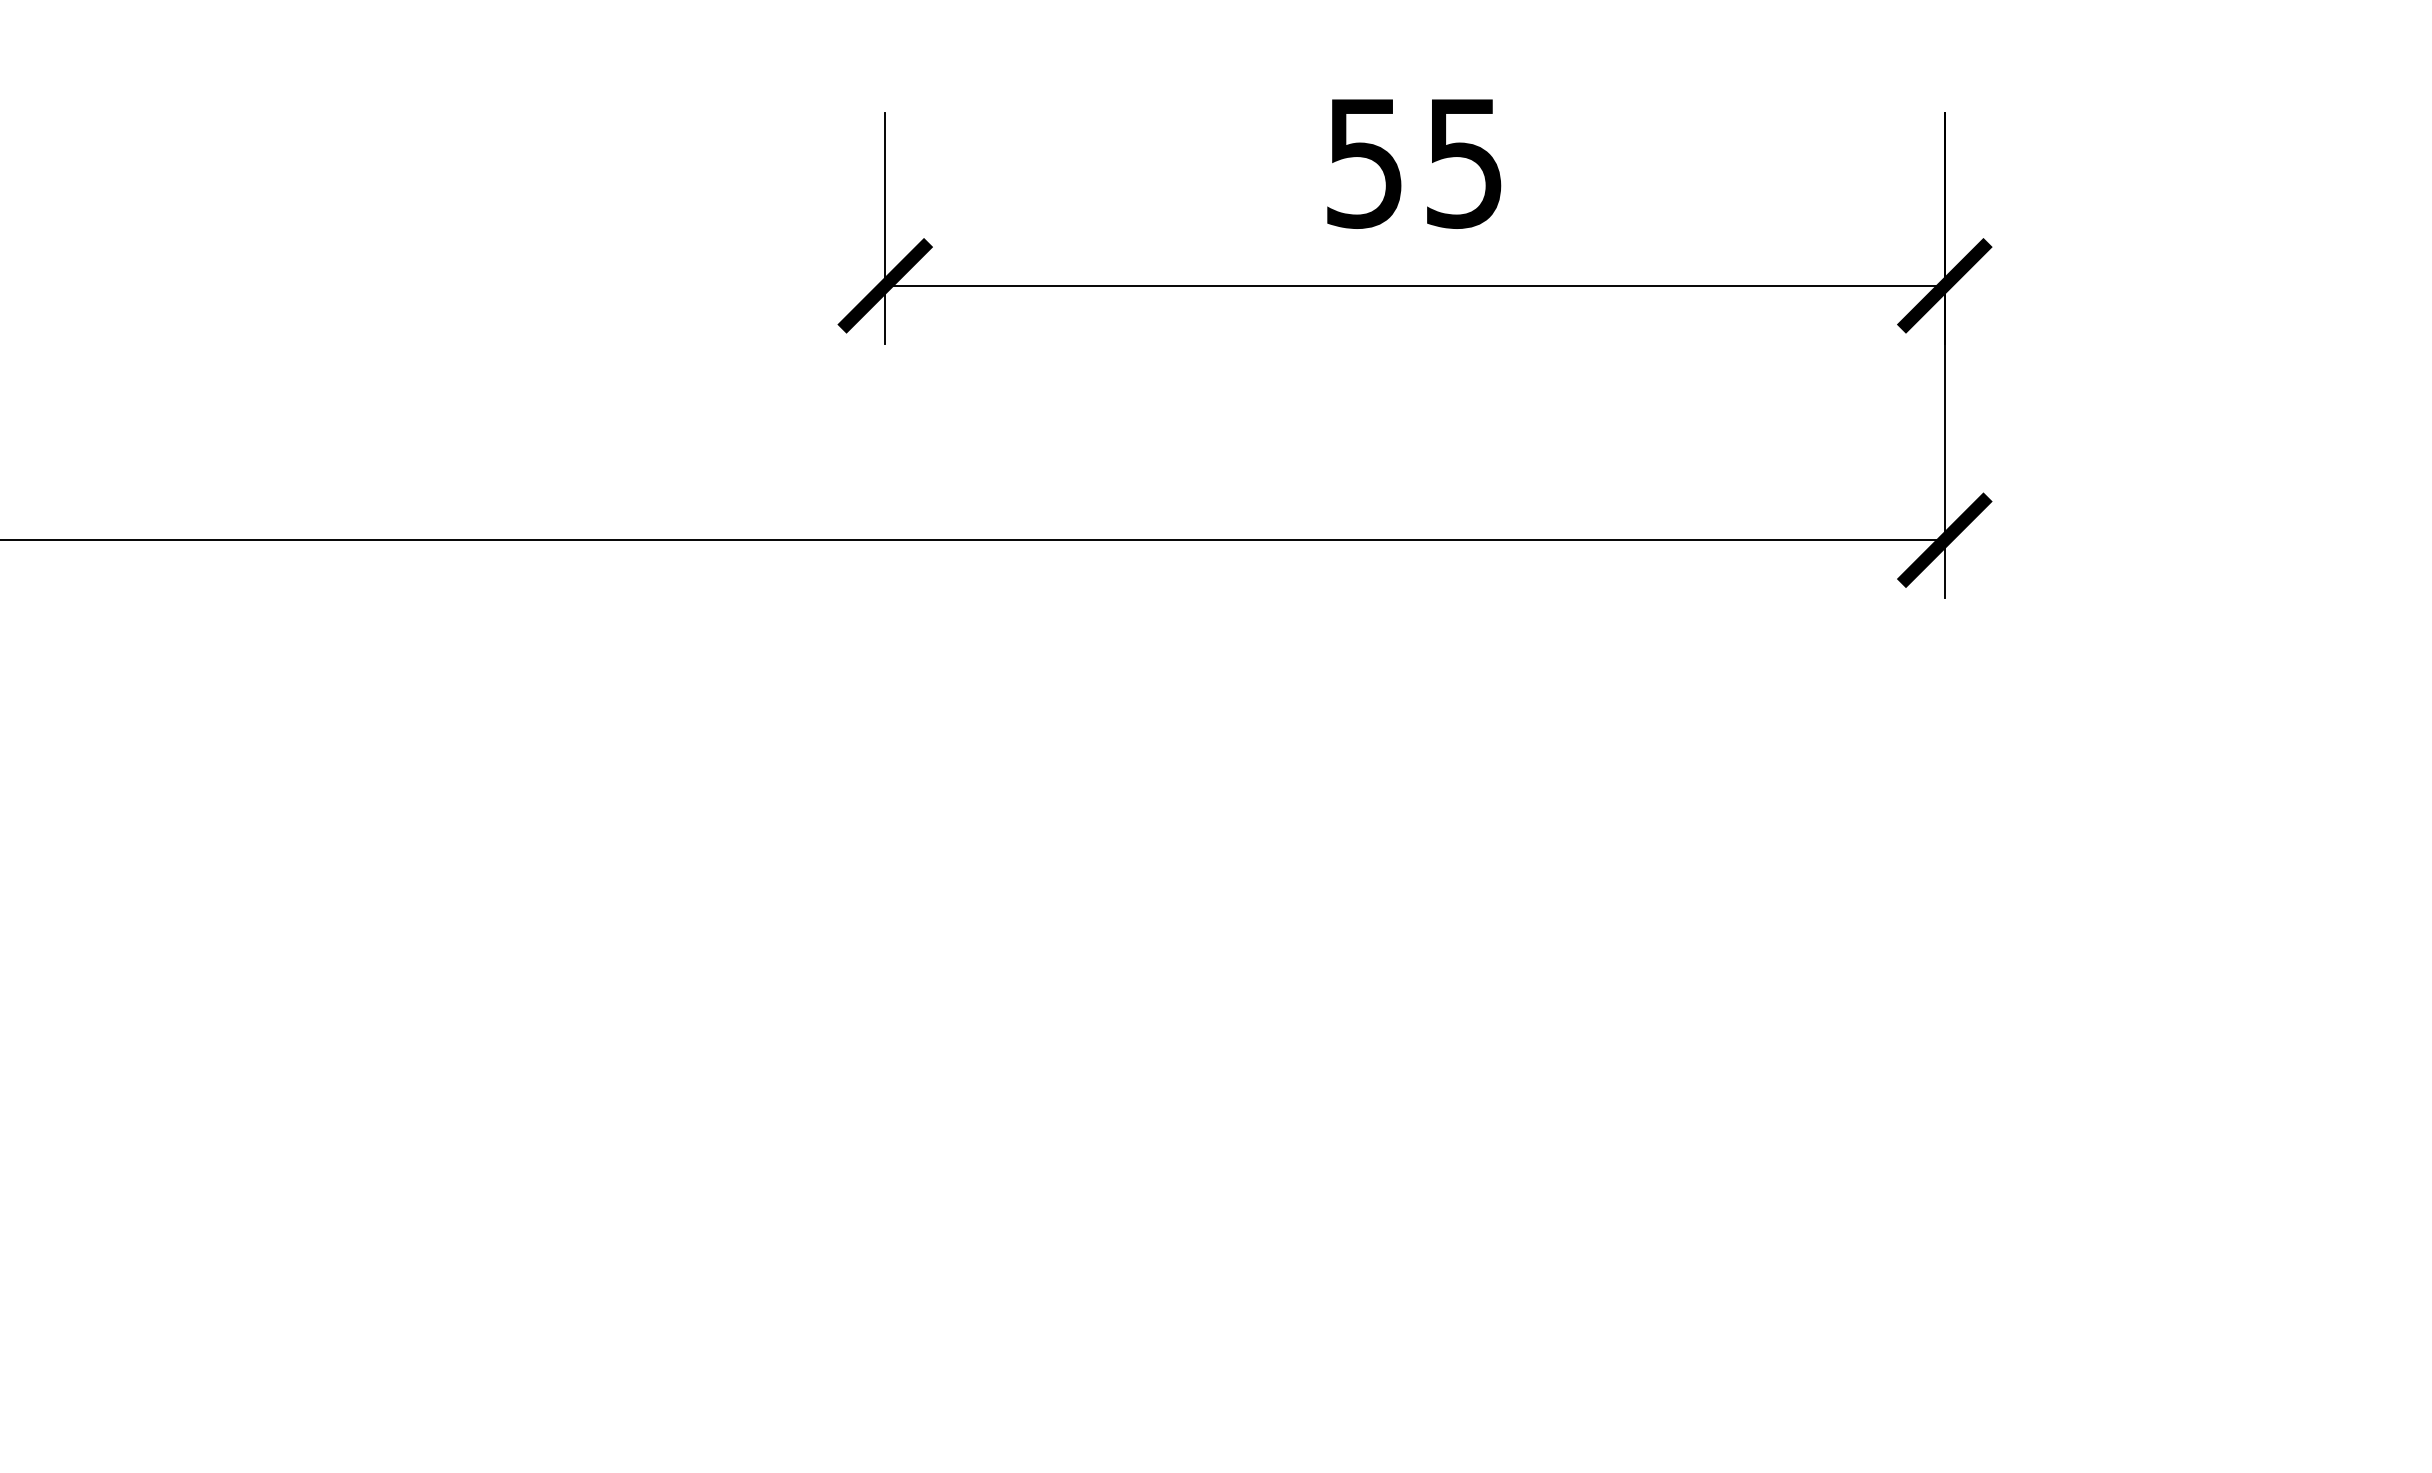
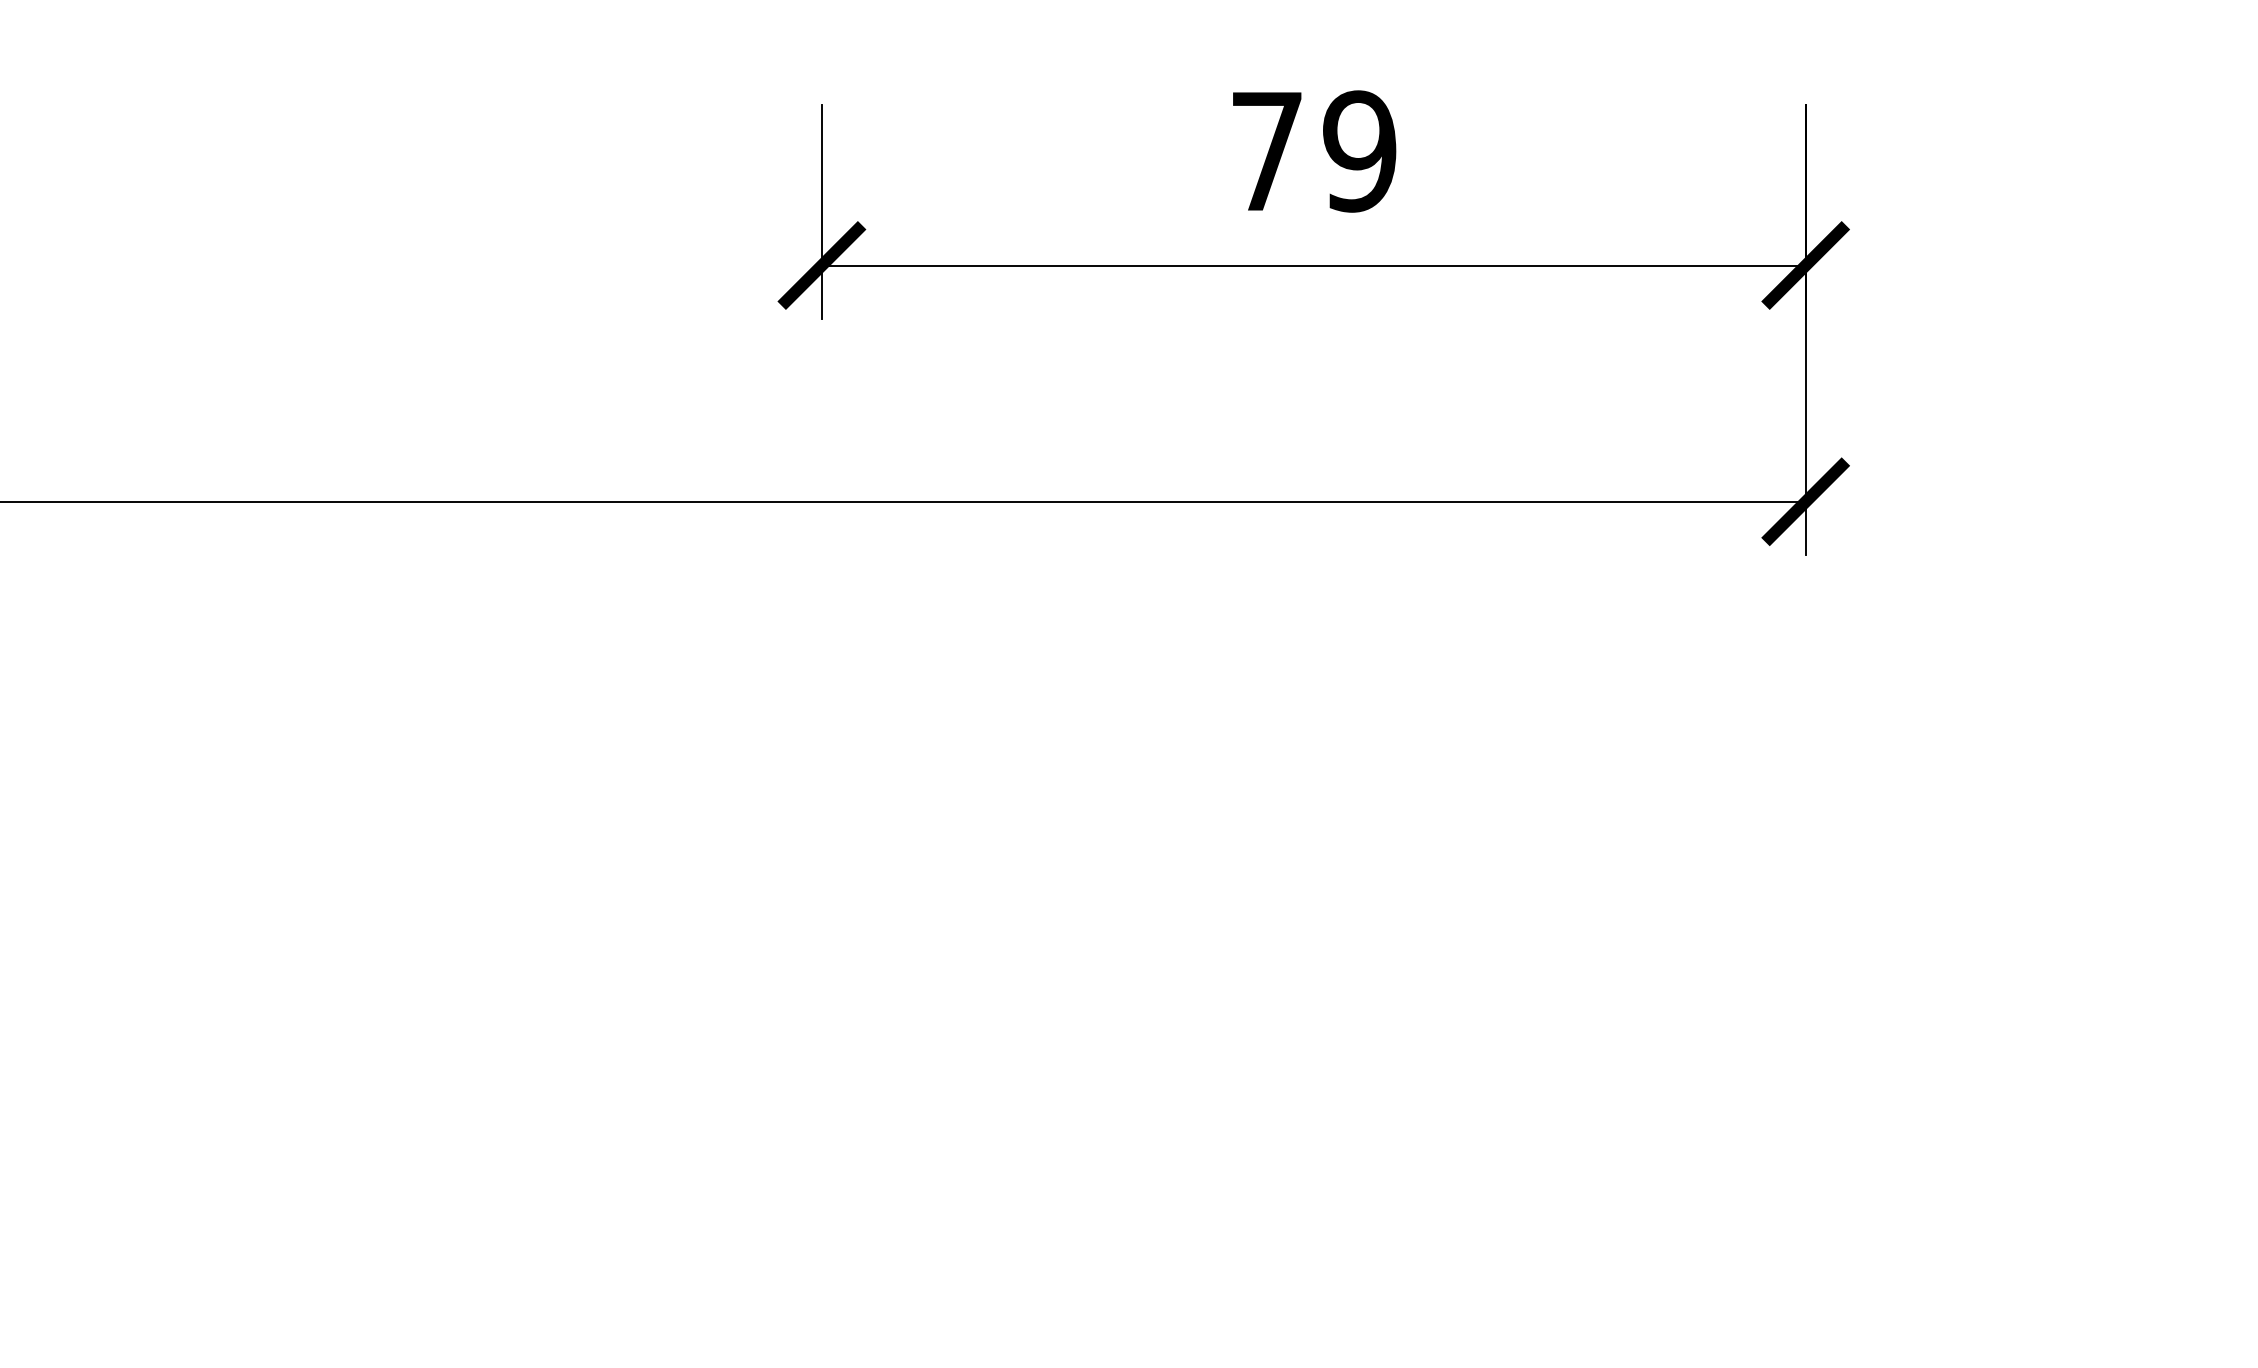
text: (1415, 162) -> (1314, 150), 55 -> 79

